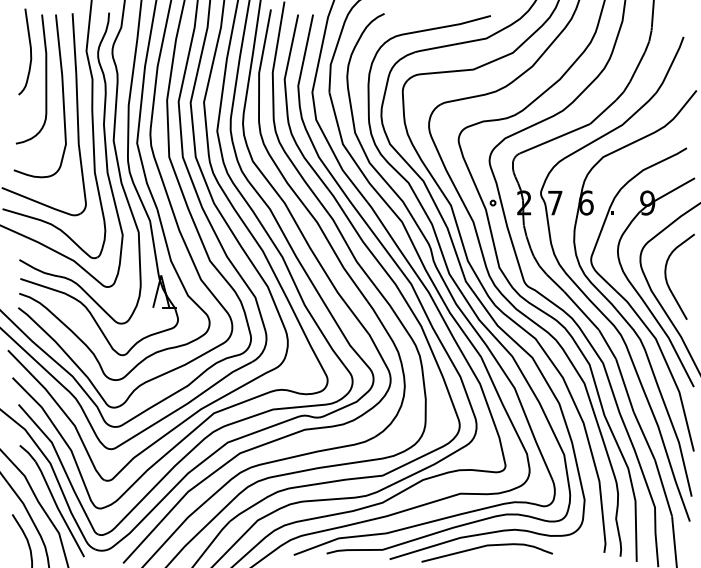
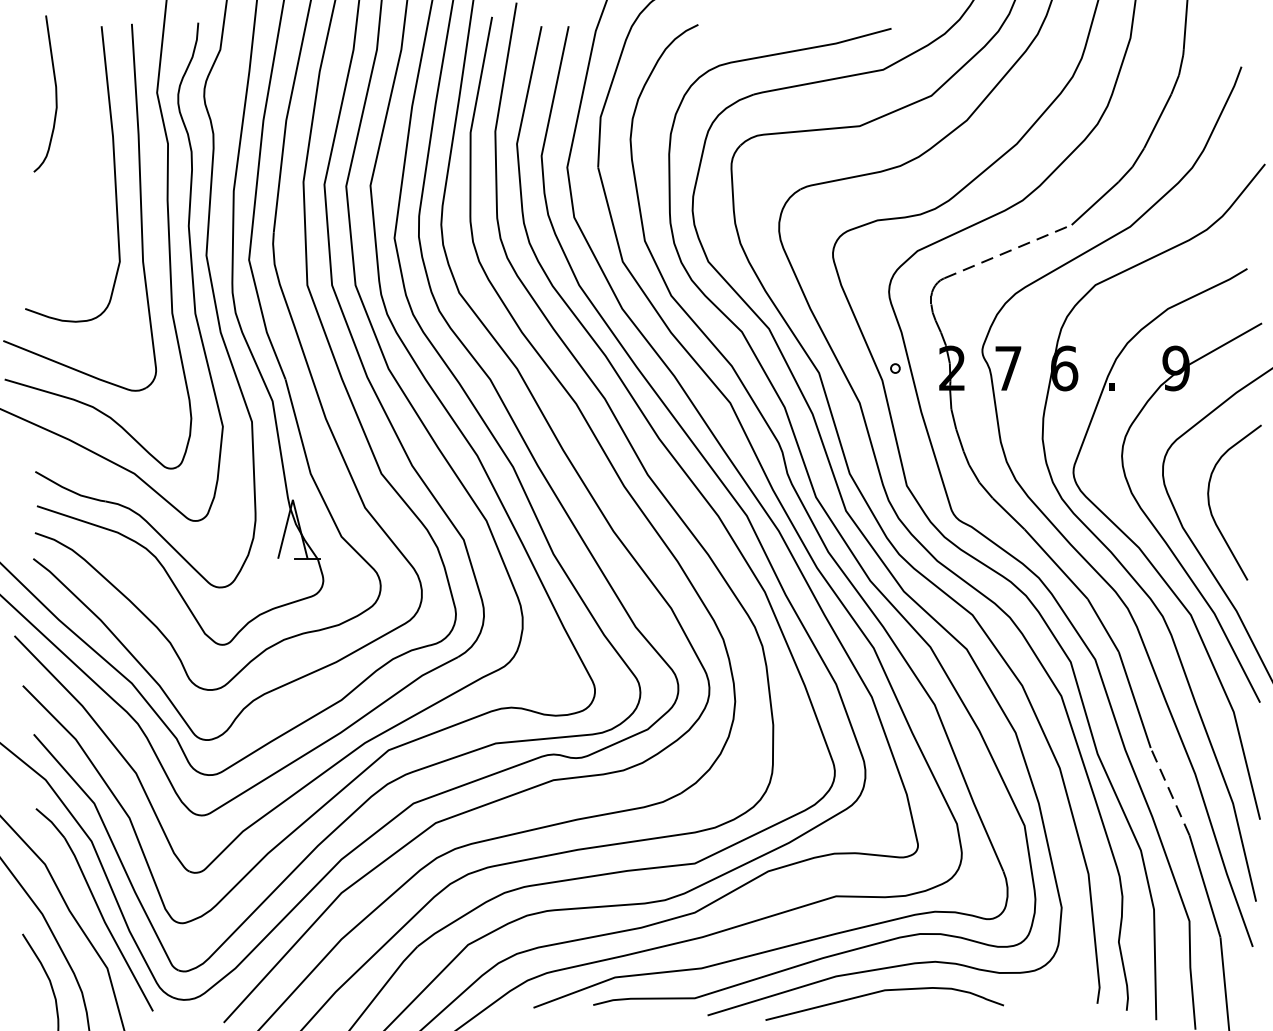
curve: (45, 79) -> (82, 144), removed
line: (555, 138) -> (1008, 251), solid -> dashed
line: (644, 435) -> (1170, 790), solid -> dashed

